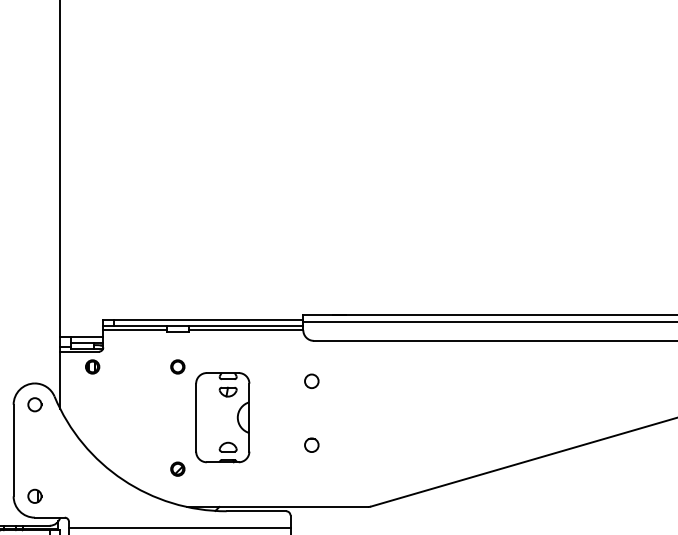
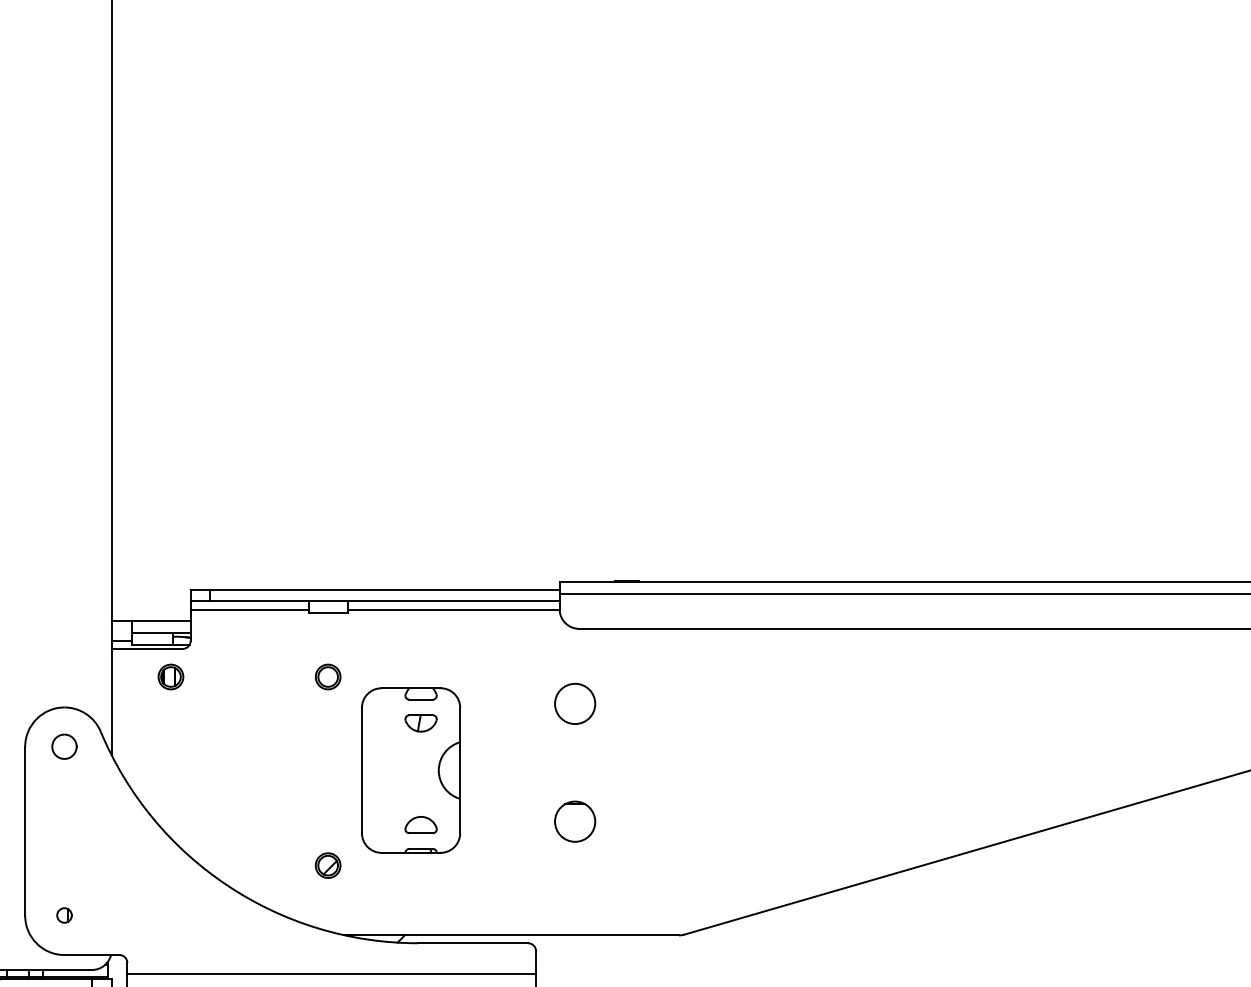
circle: (311, 380) -> (574, 701), size x1.6
circle: (311, 444) -> (574, 820), size x1.6
part: (34, 495) -> (63, 914), size x0.6

